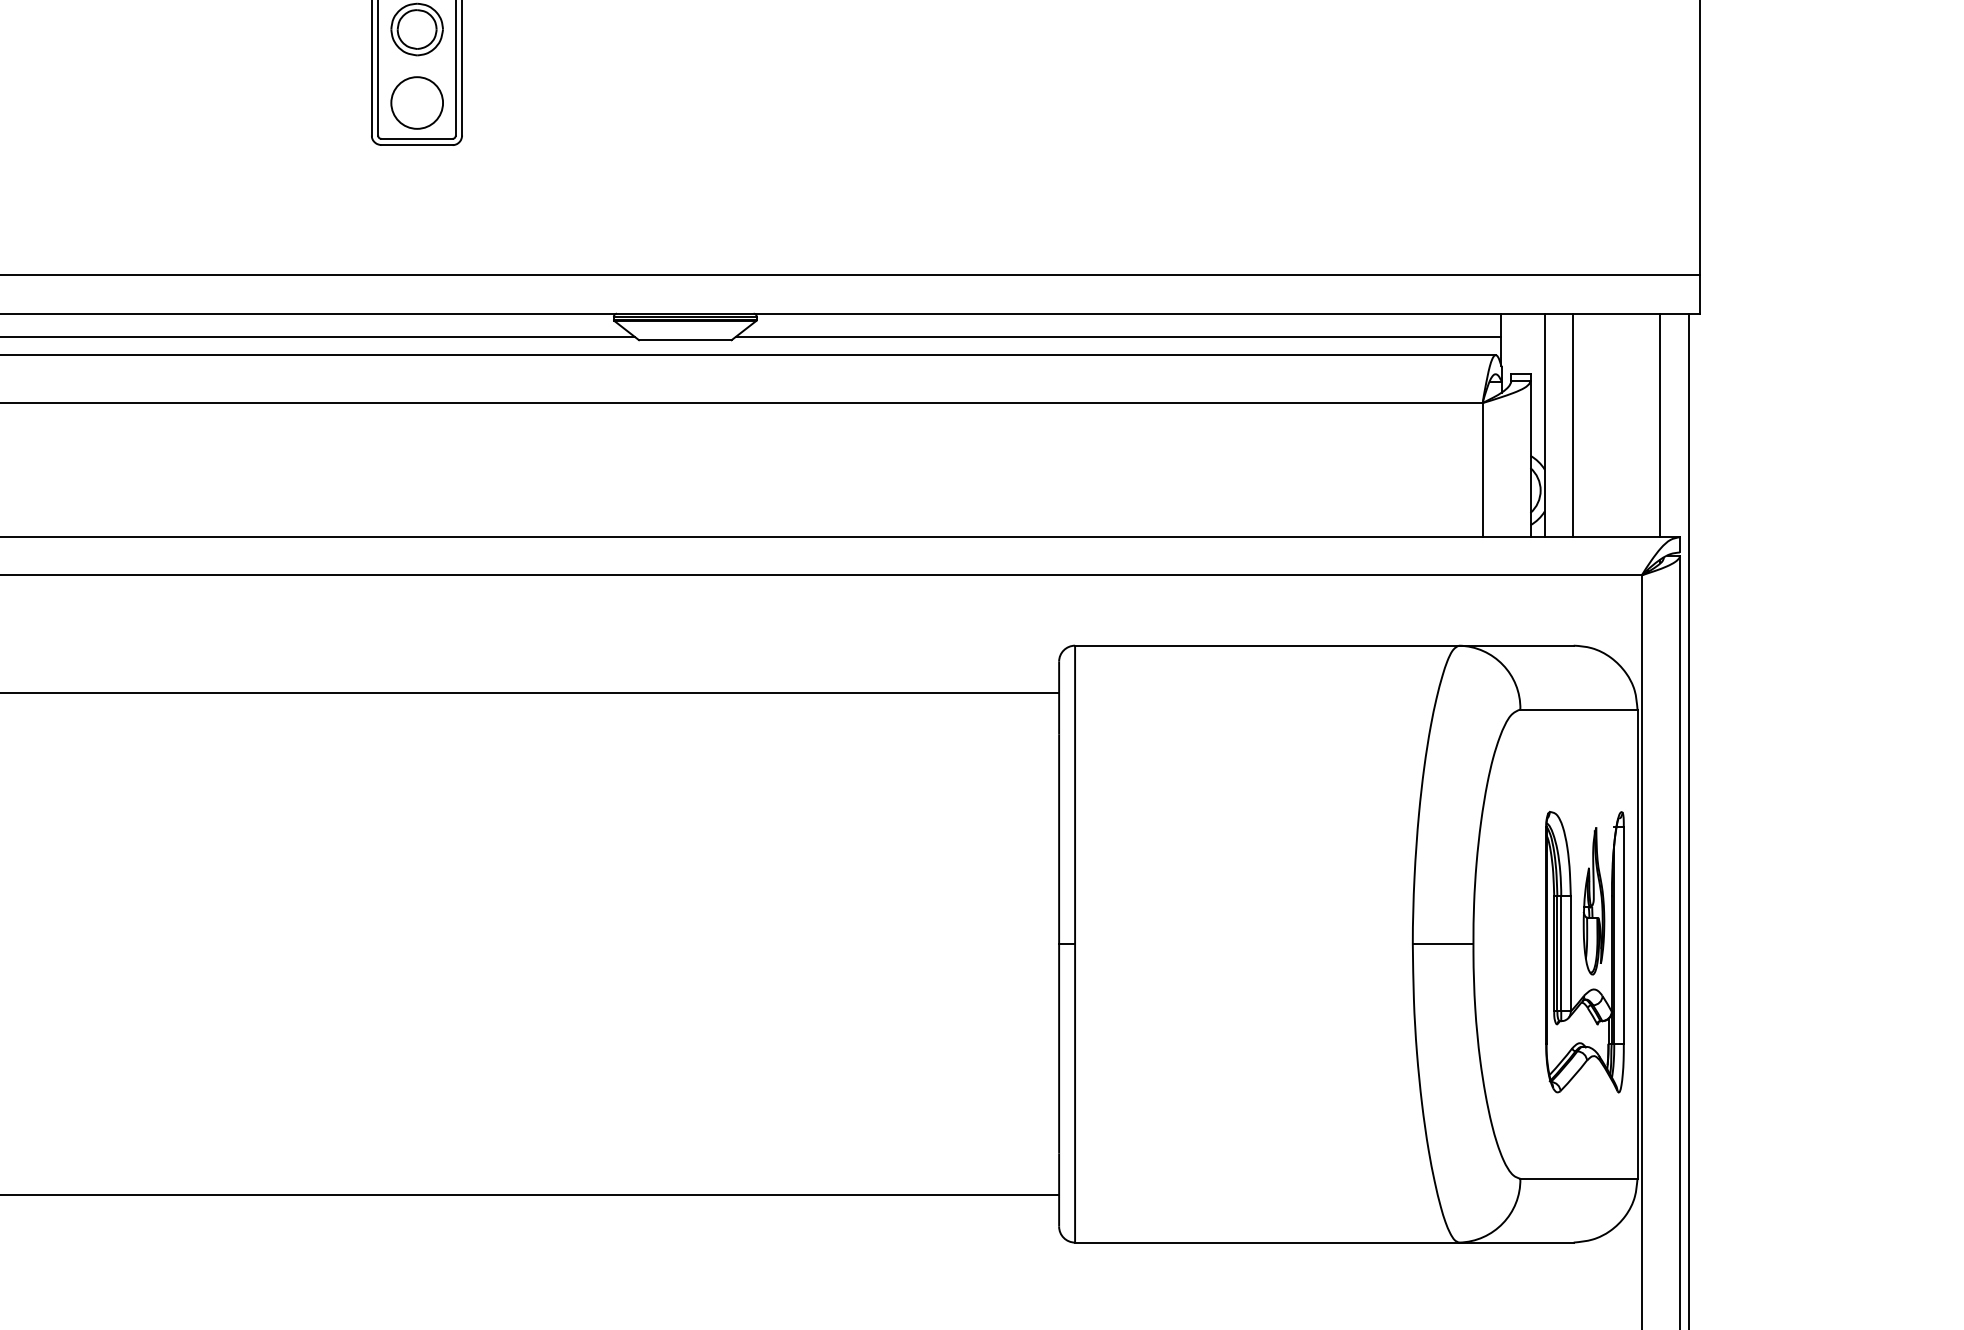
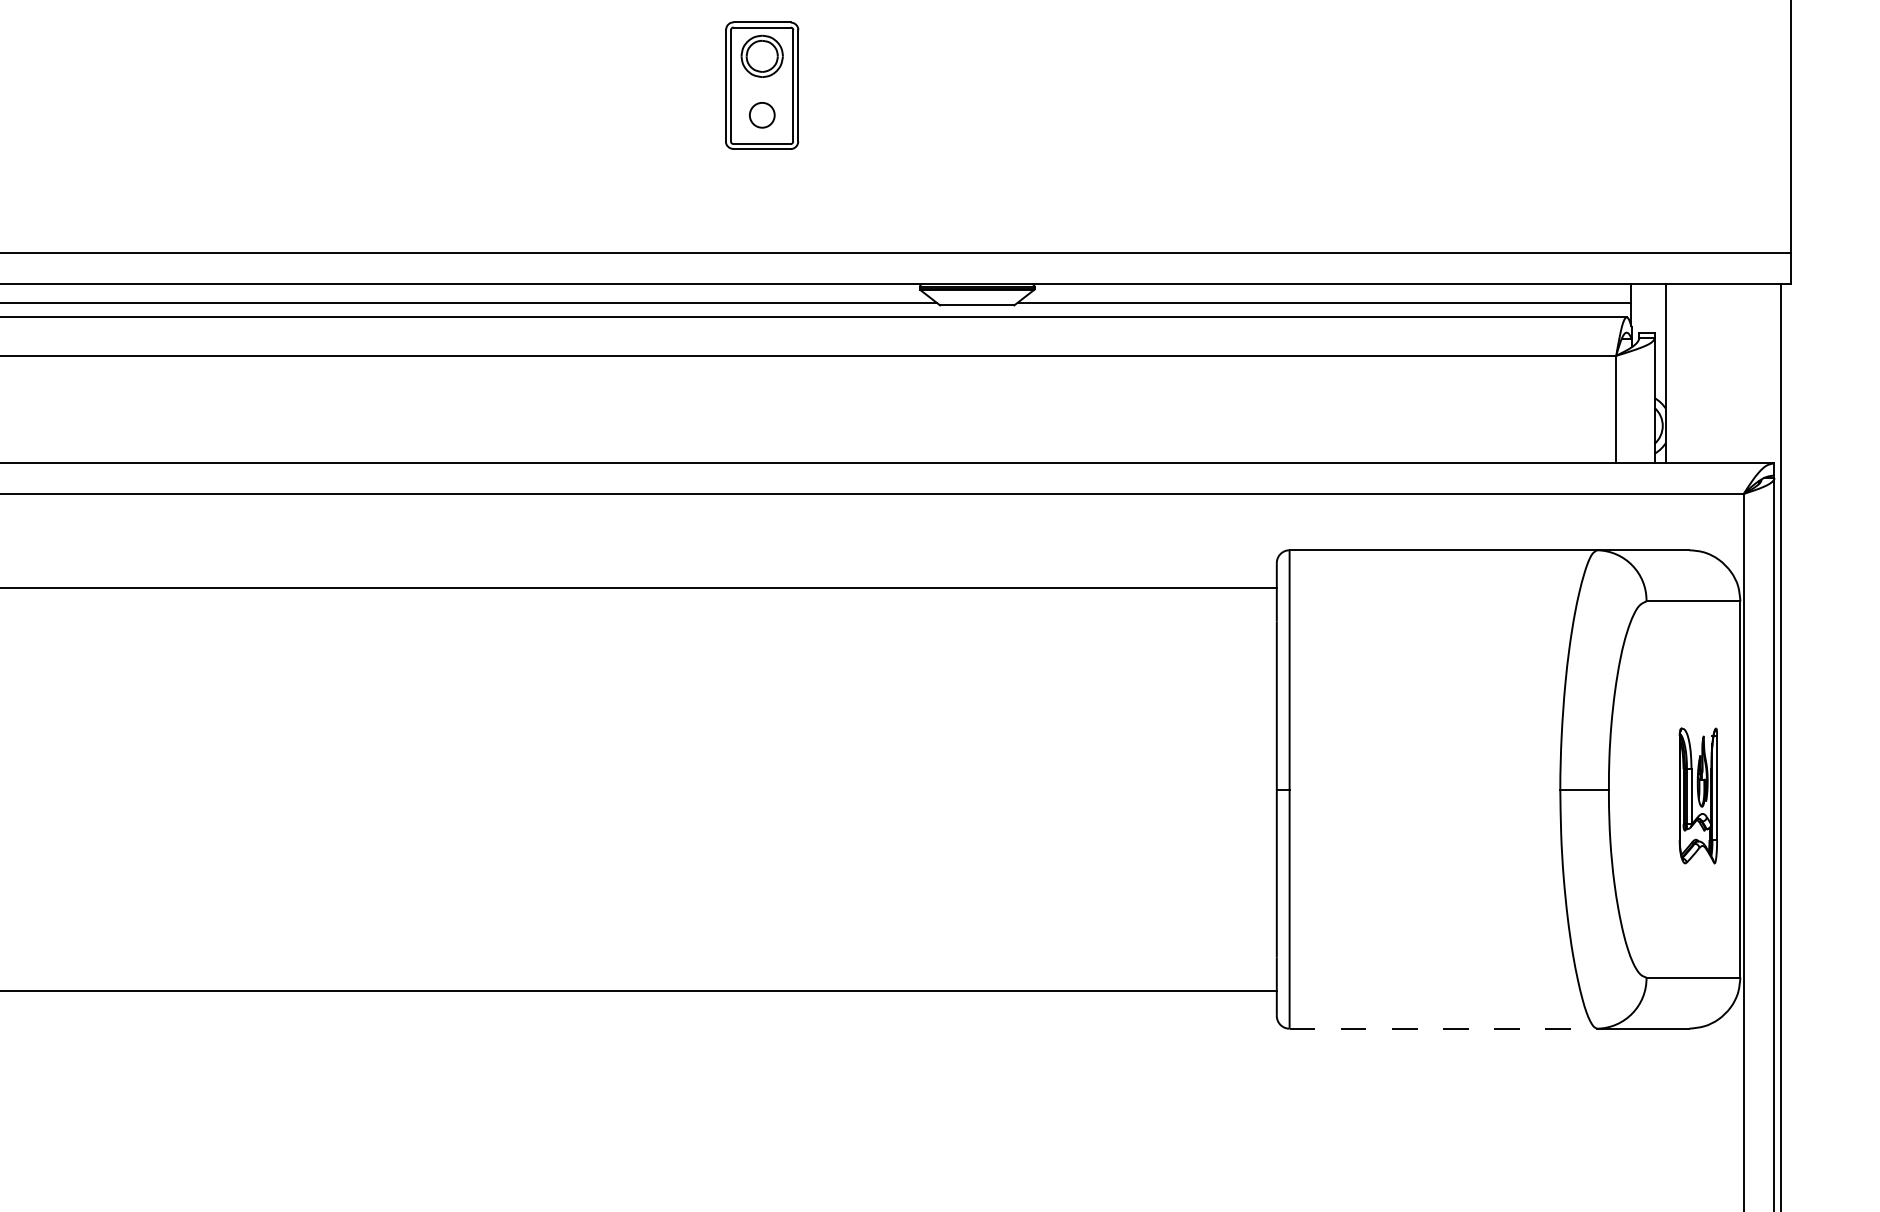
circle: (417, 103) -> (762, 115), size x0.6
line: (1573, 425) -> (1689, 373), removed
line: (1660, 425) -> (1758, 373), removed
part: (1585, 951) -> (1698, 795), size x0.6
line: (1267, 1242) -> (1443, 1028), solid -> dashed

